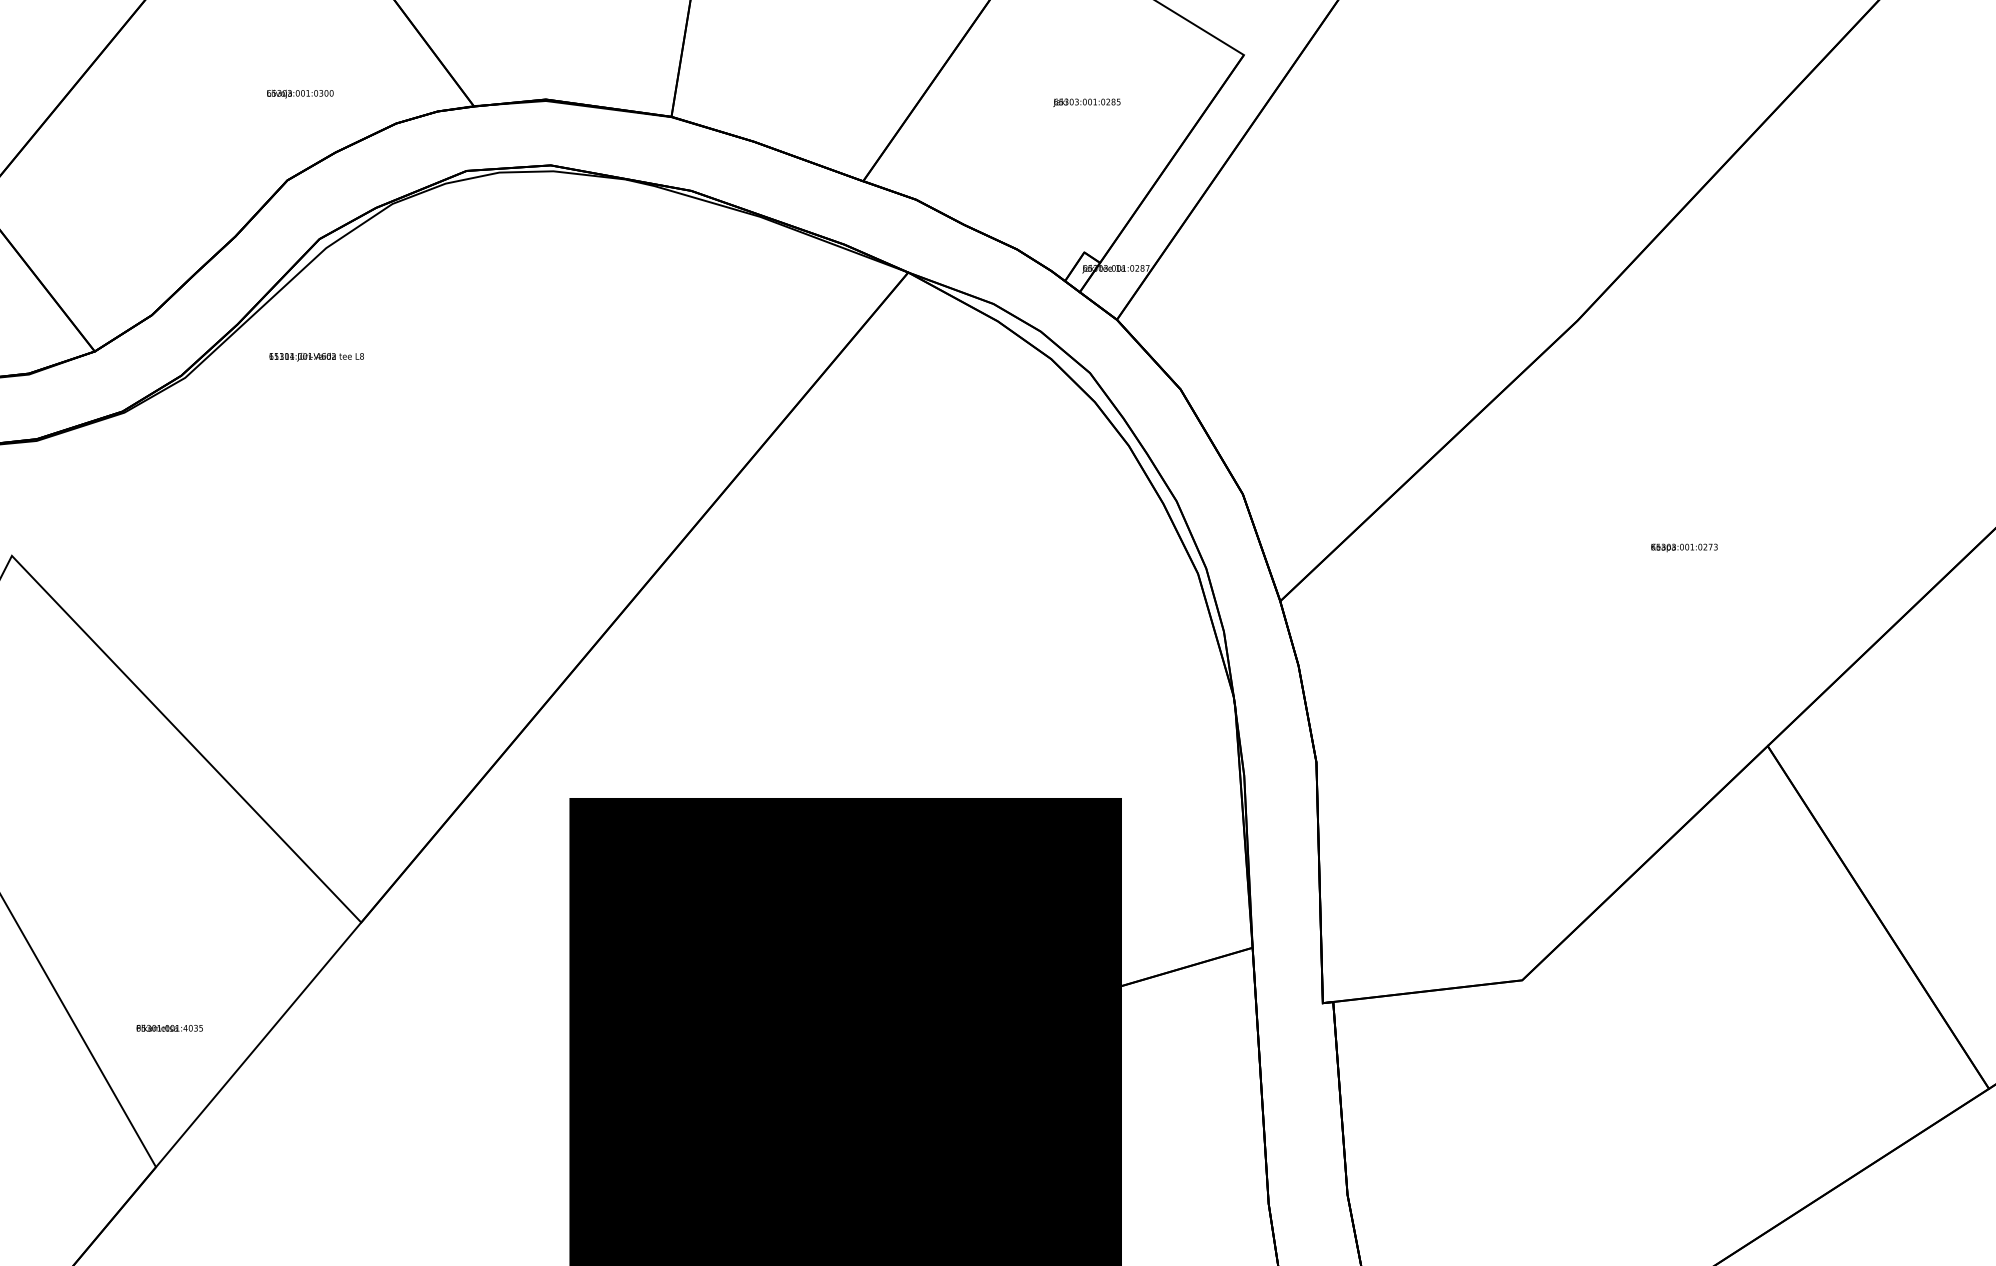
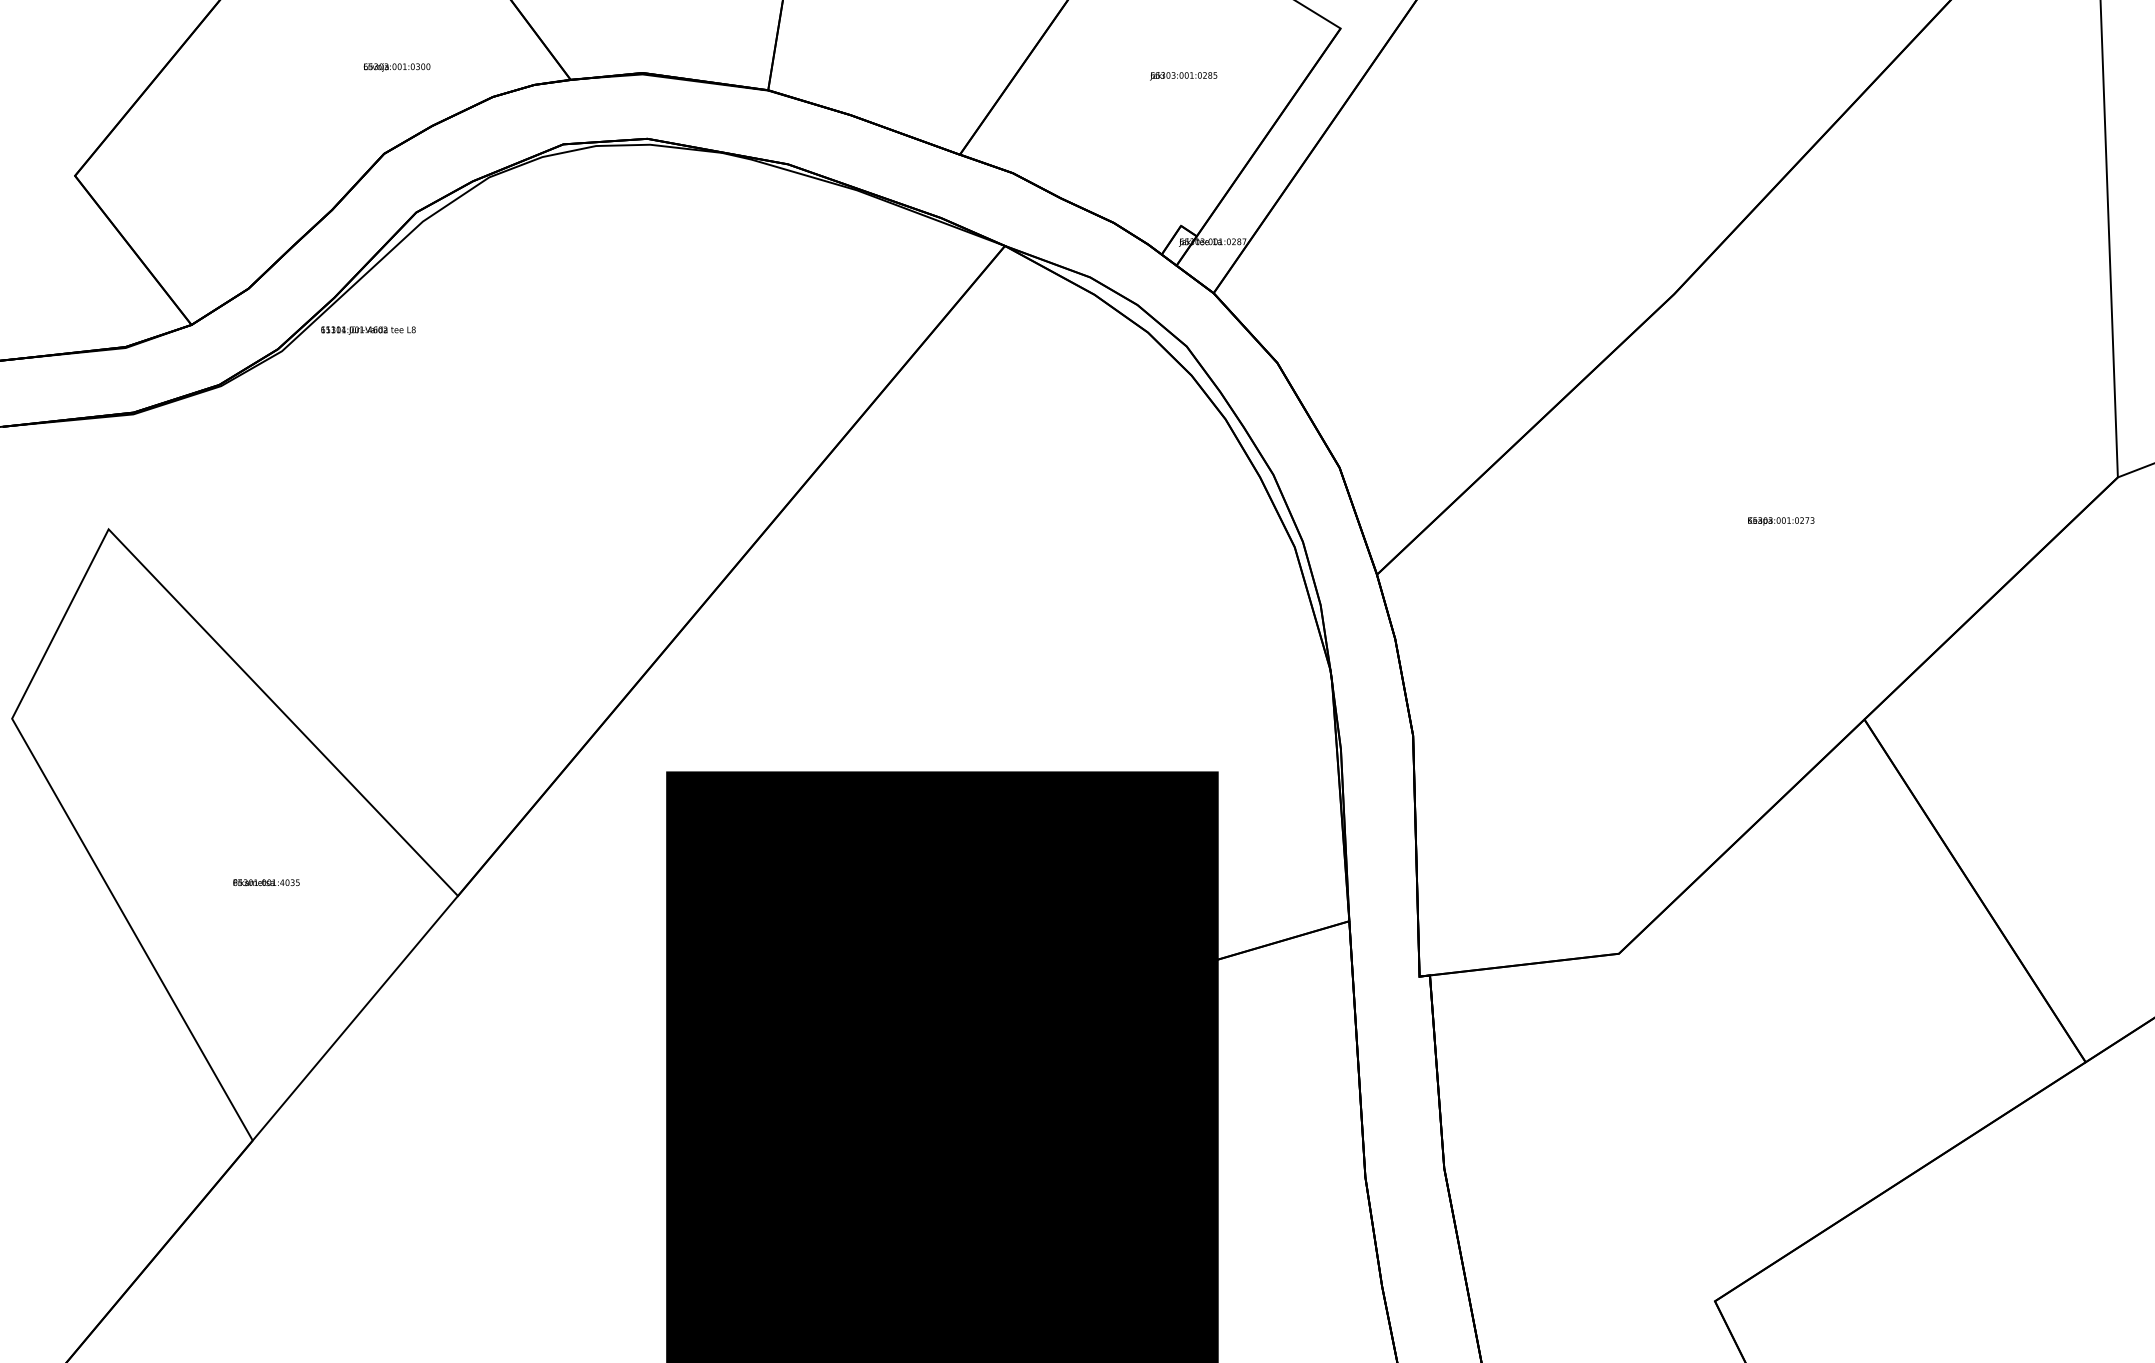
text: (316, 357) -> (368, 330), moved
text: (169, 1028) -> (266, 882), moved

